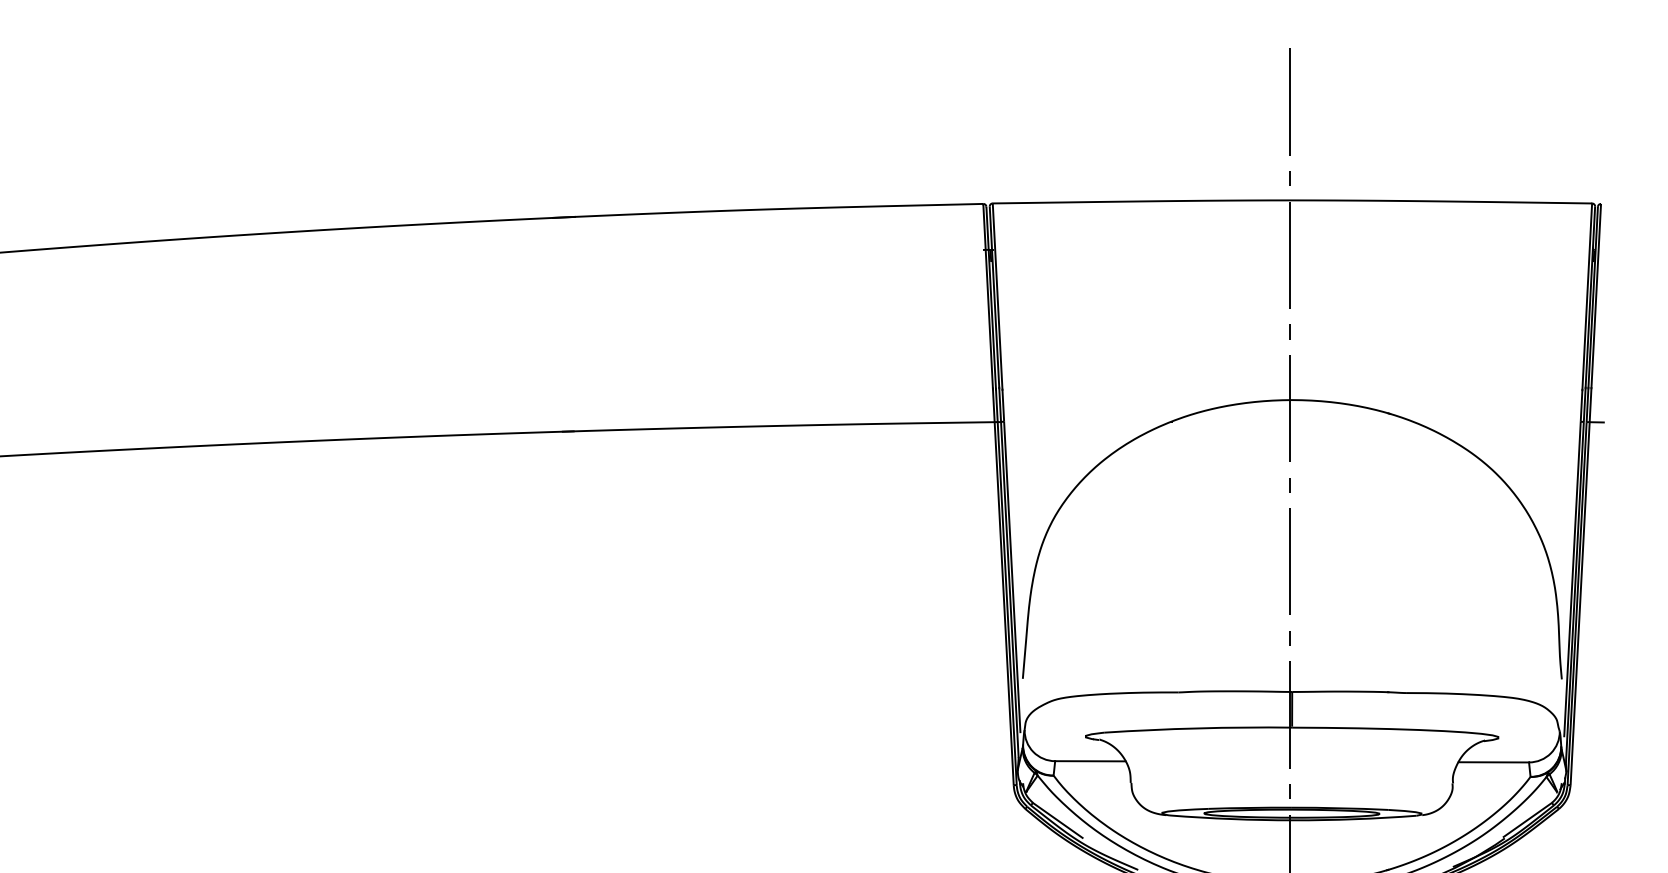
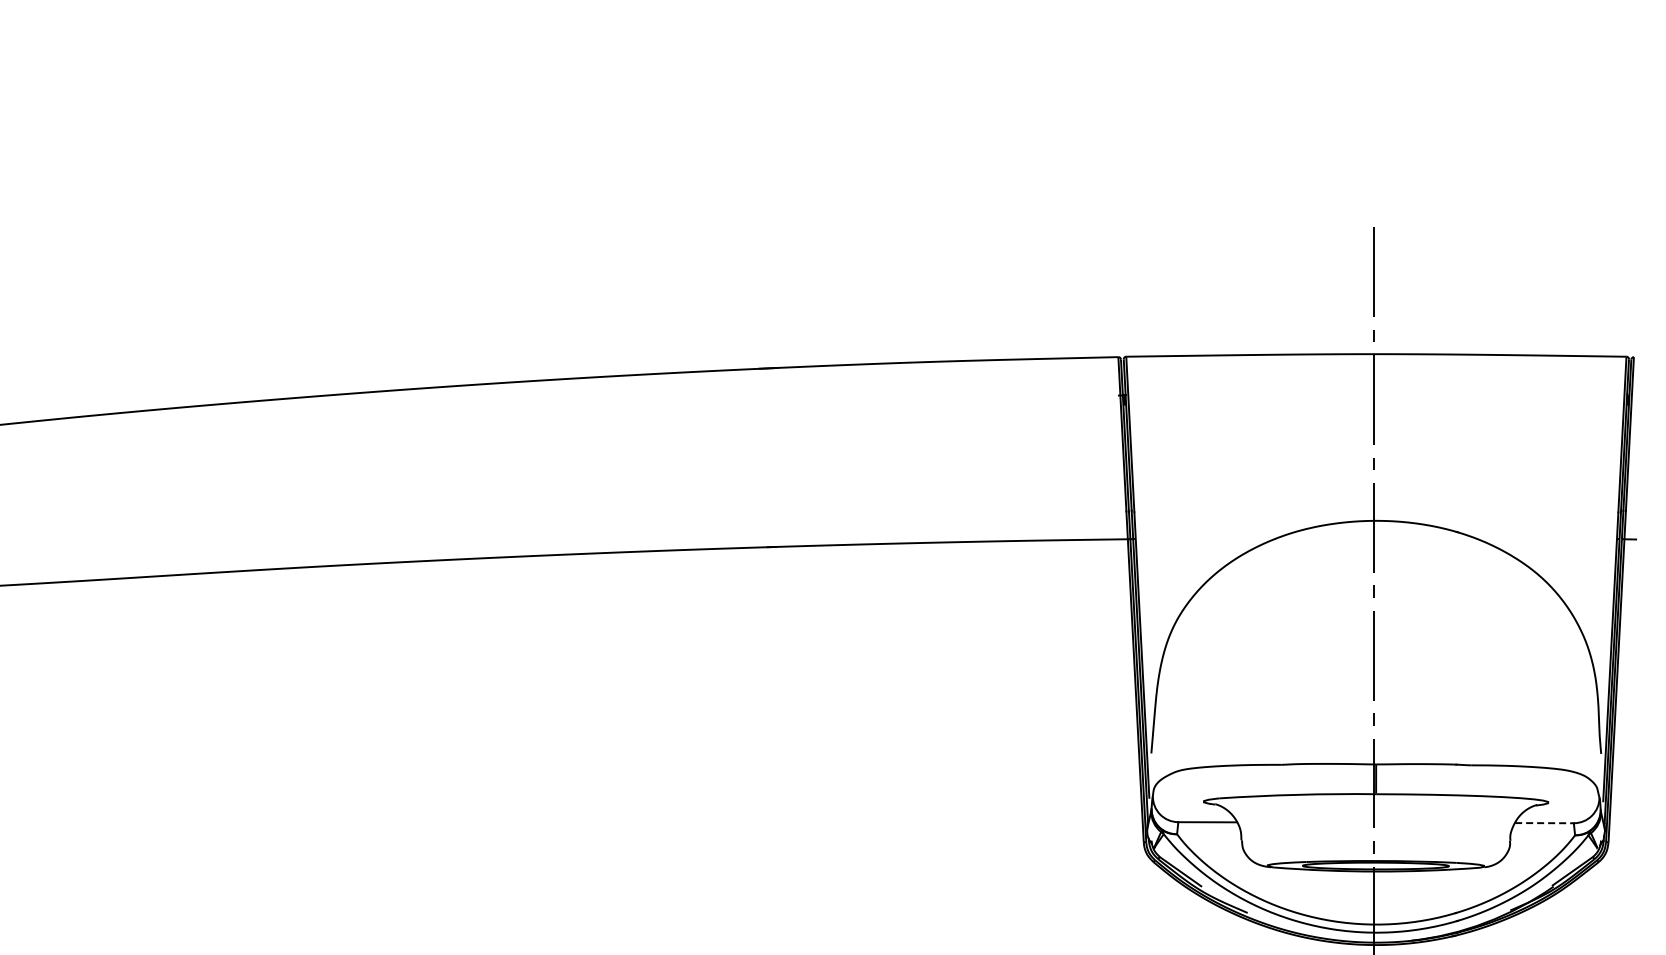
line: (1493, 762) -> (1544, 823), solid -> dashed

